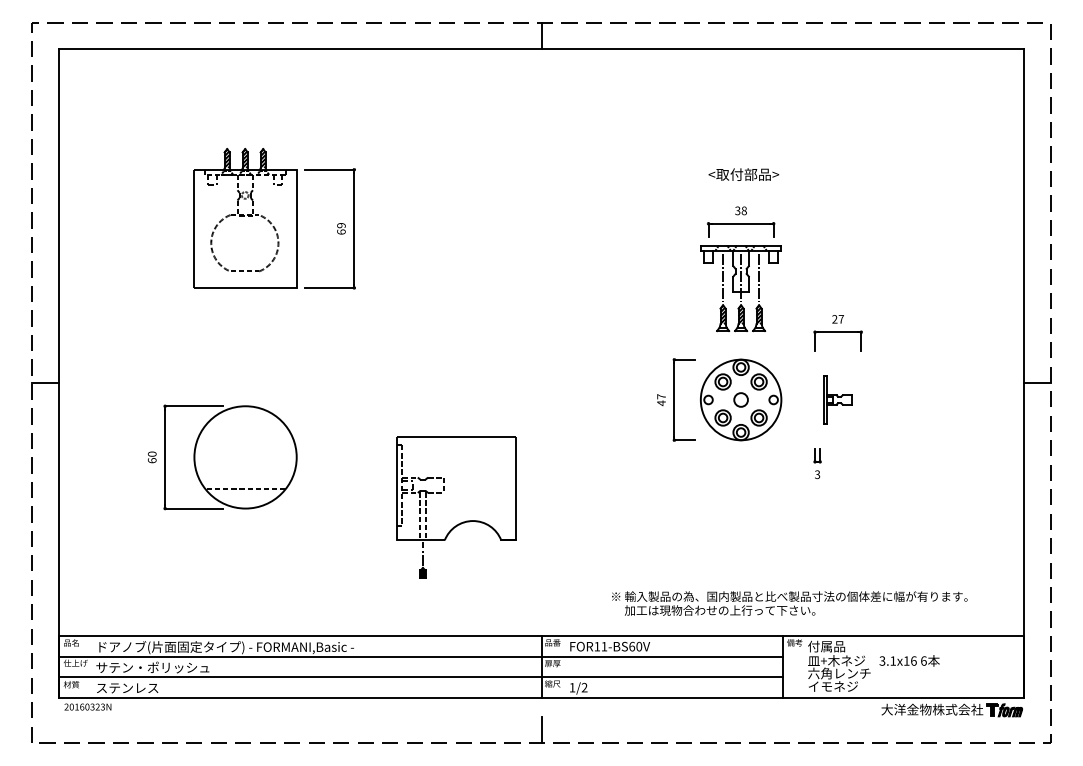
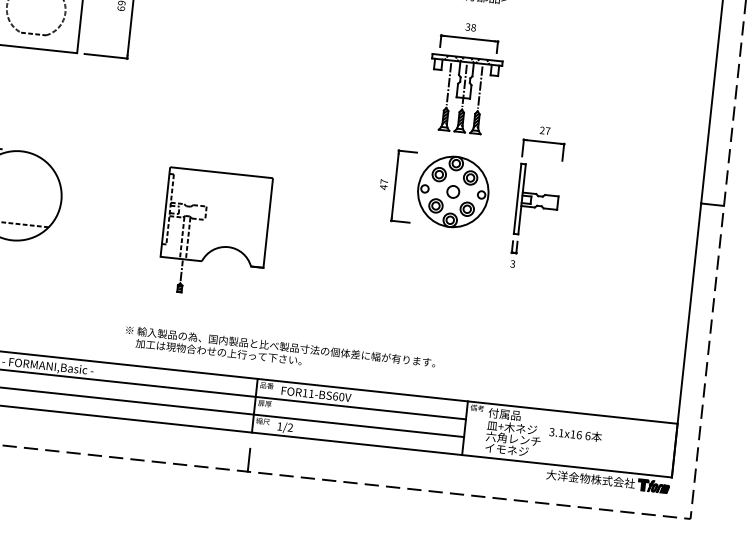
part: (837, 399) -> (537, 200), size x1.67
part: (456, 507) -> (215, 233), moved
text: (789, 603) -> (279, 352), moved

